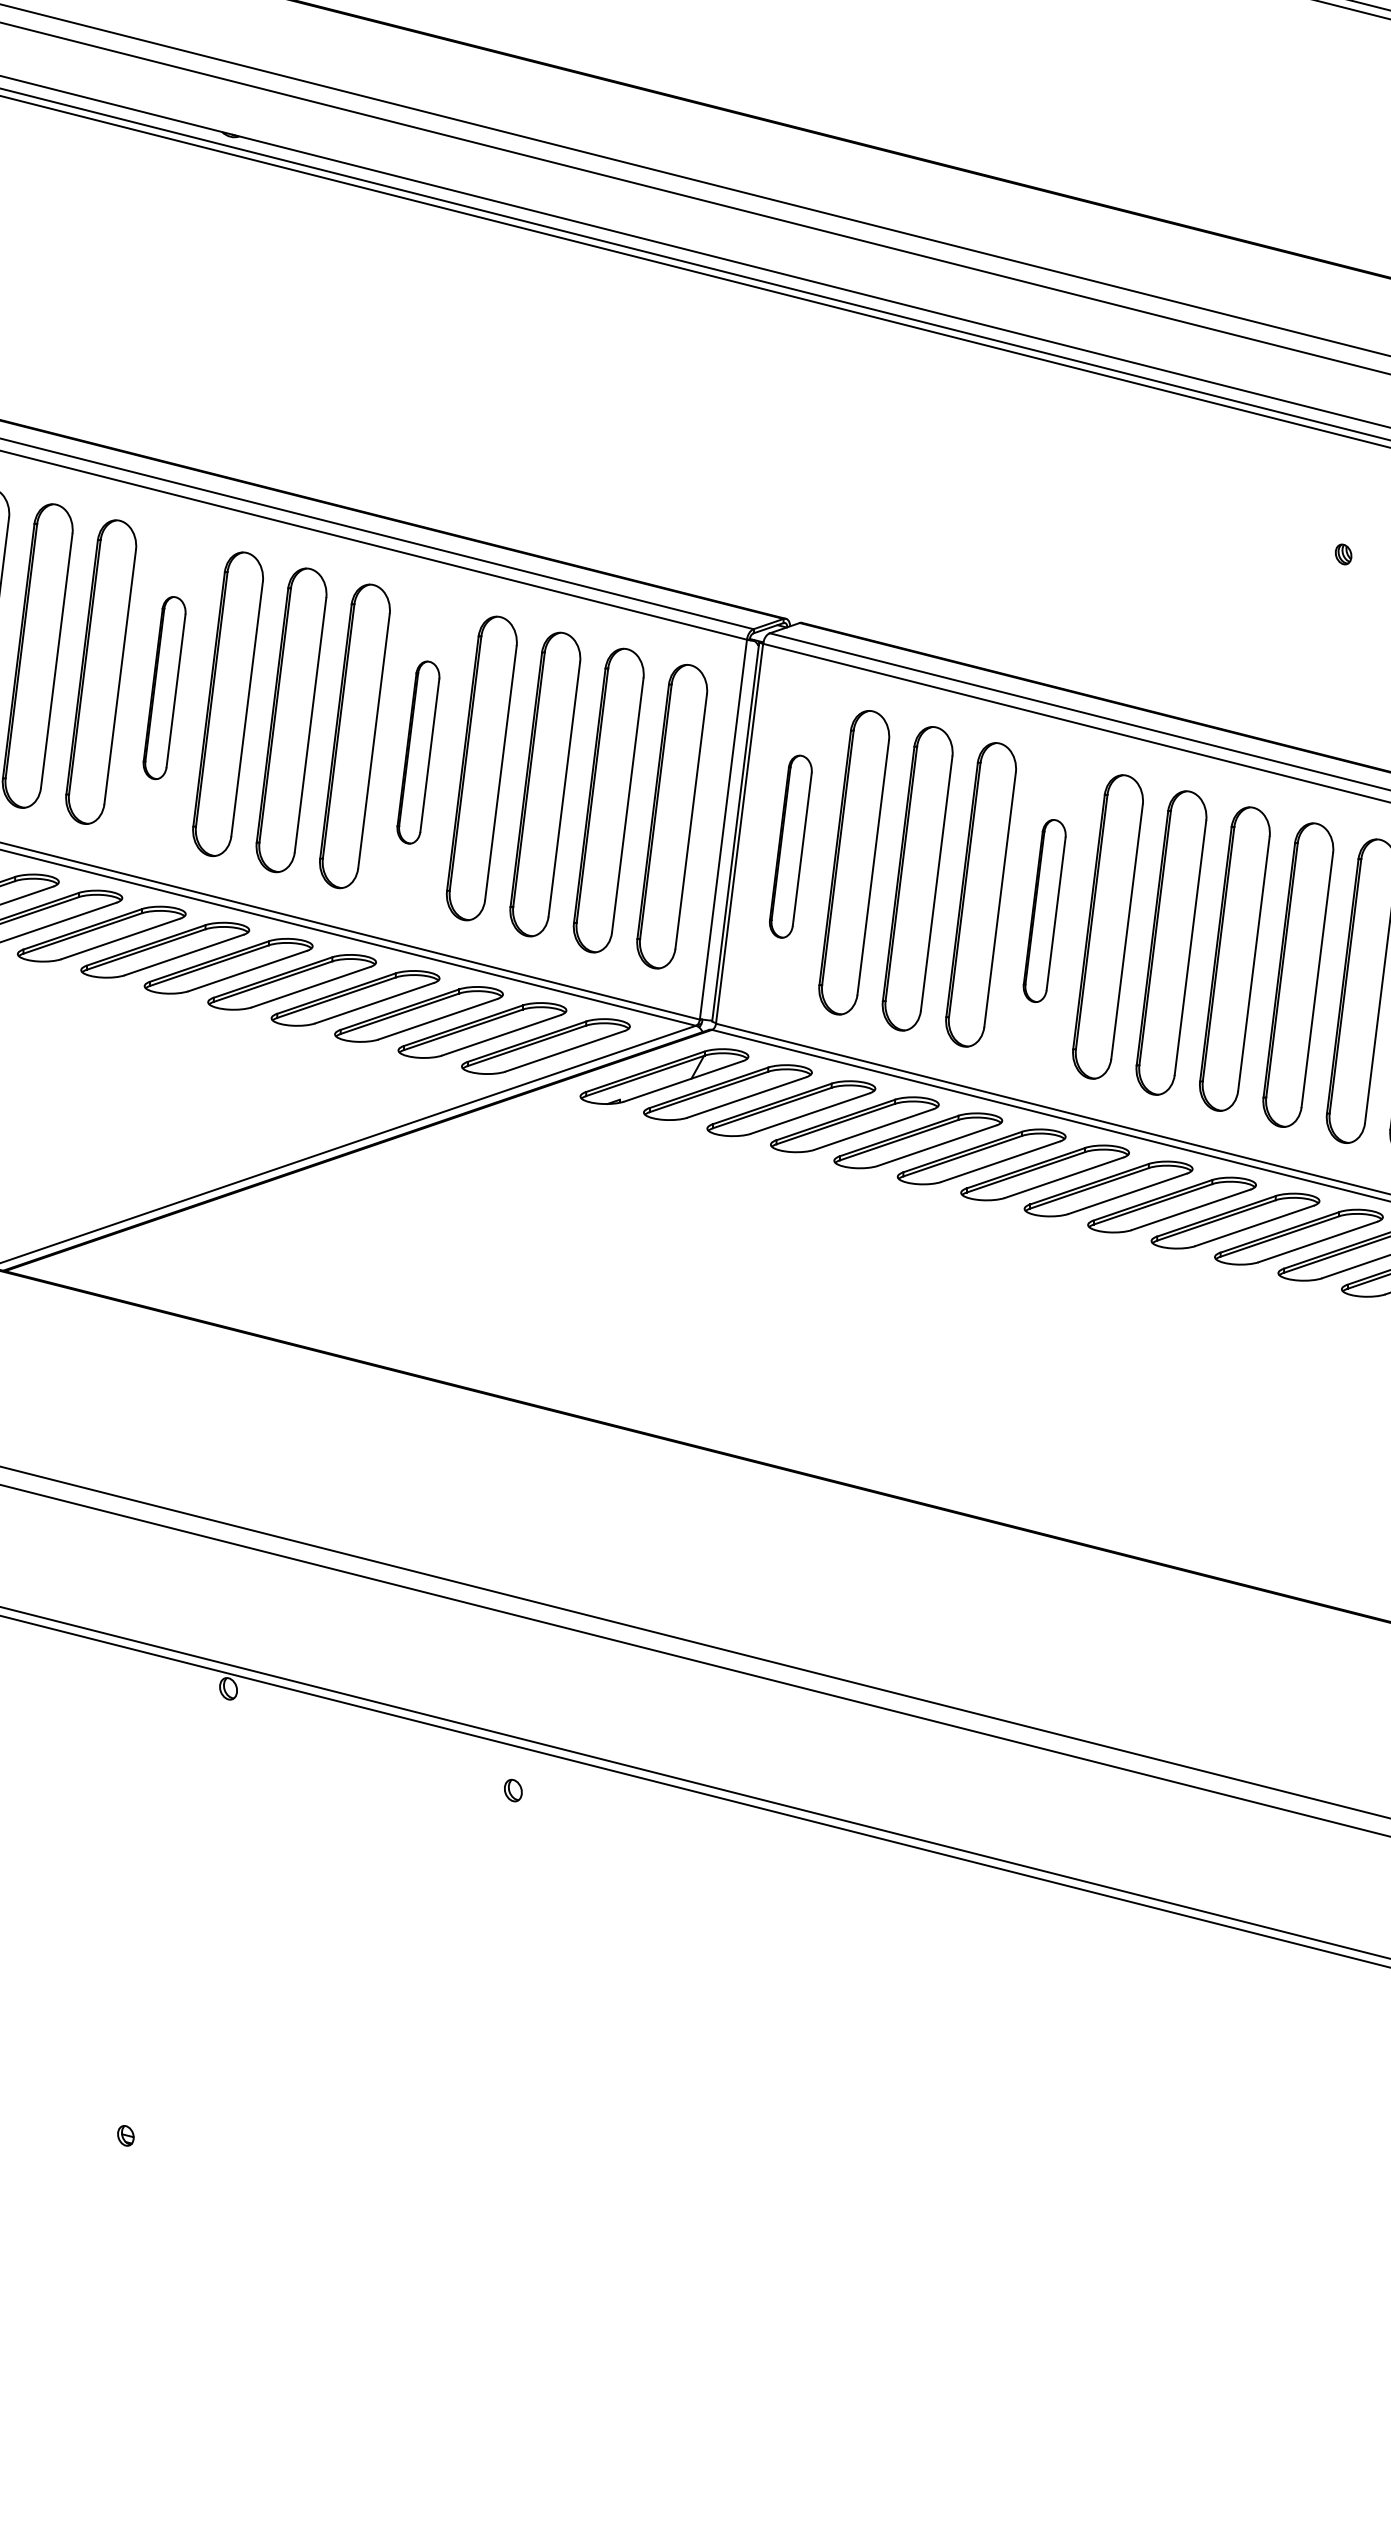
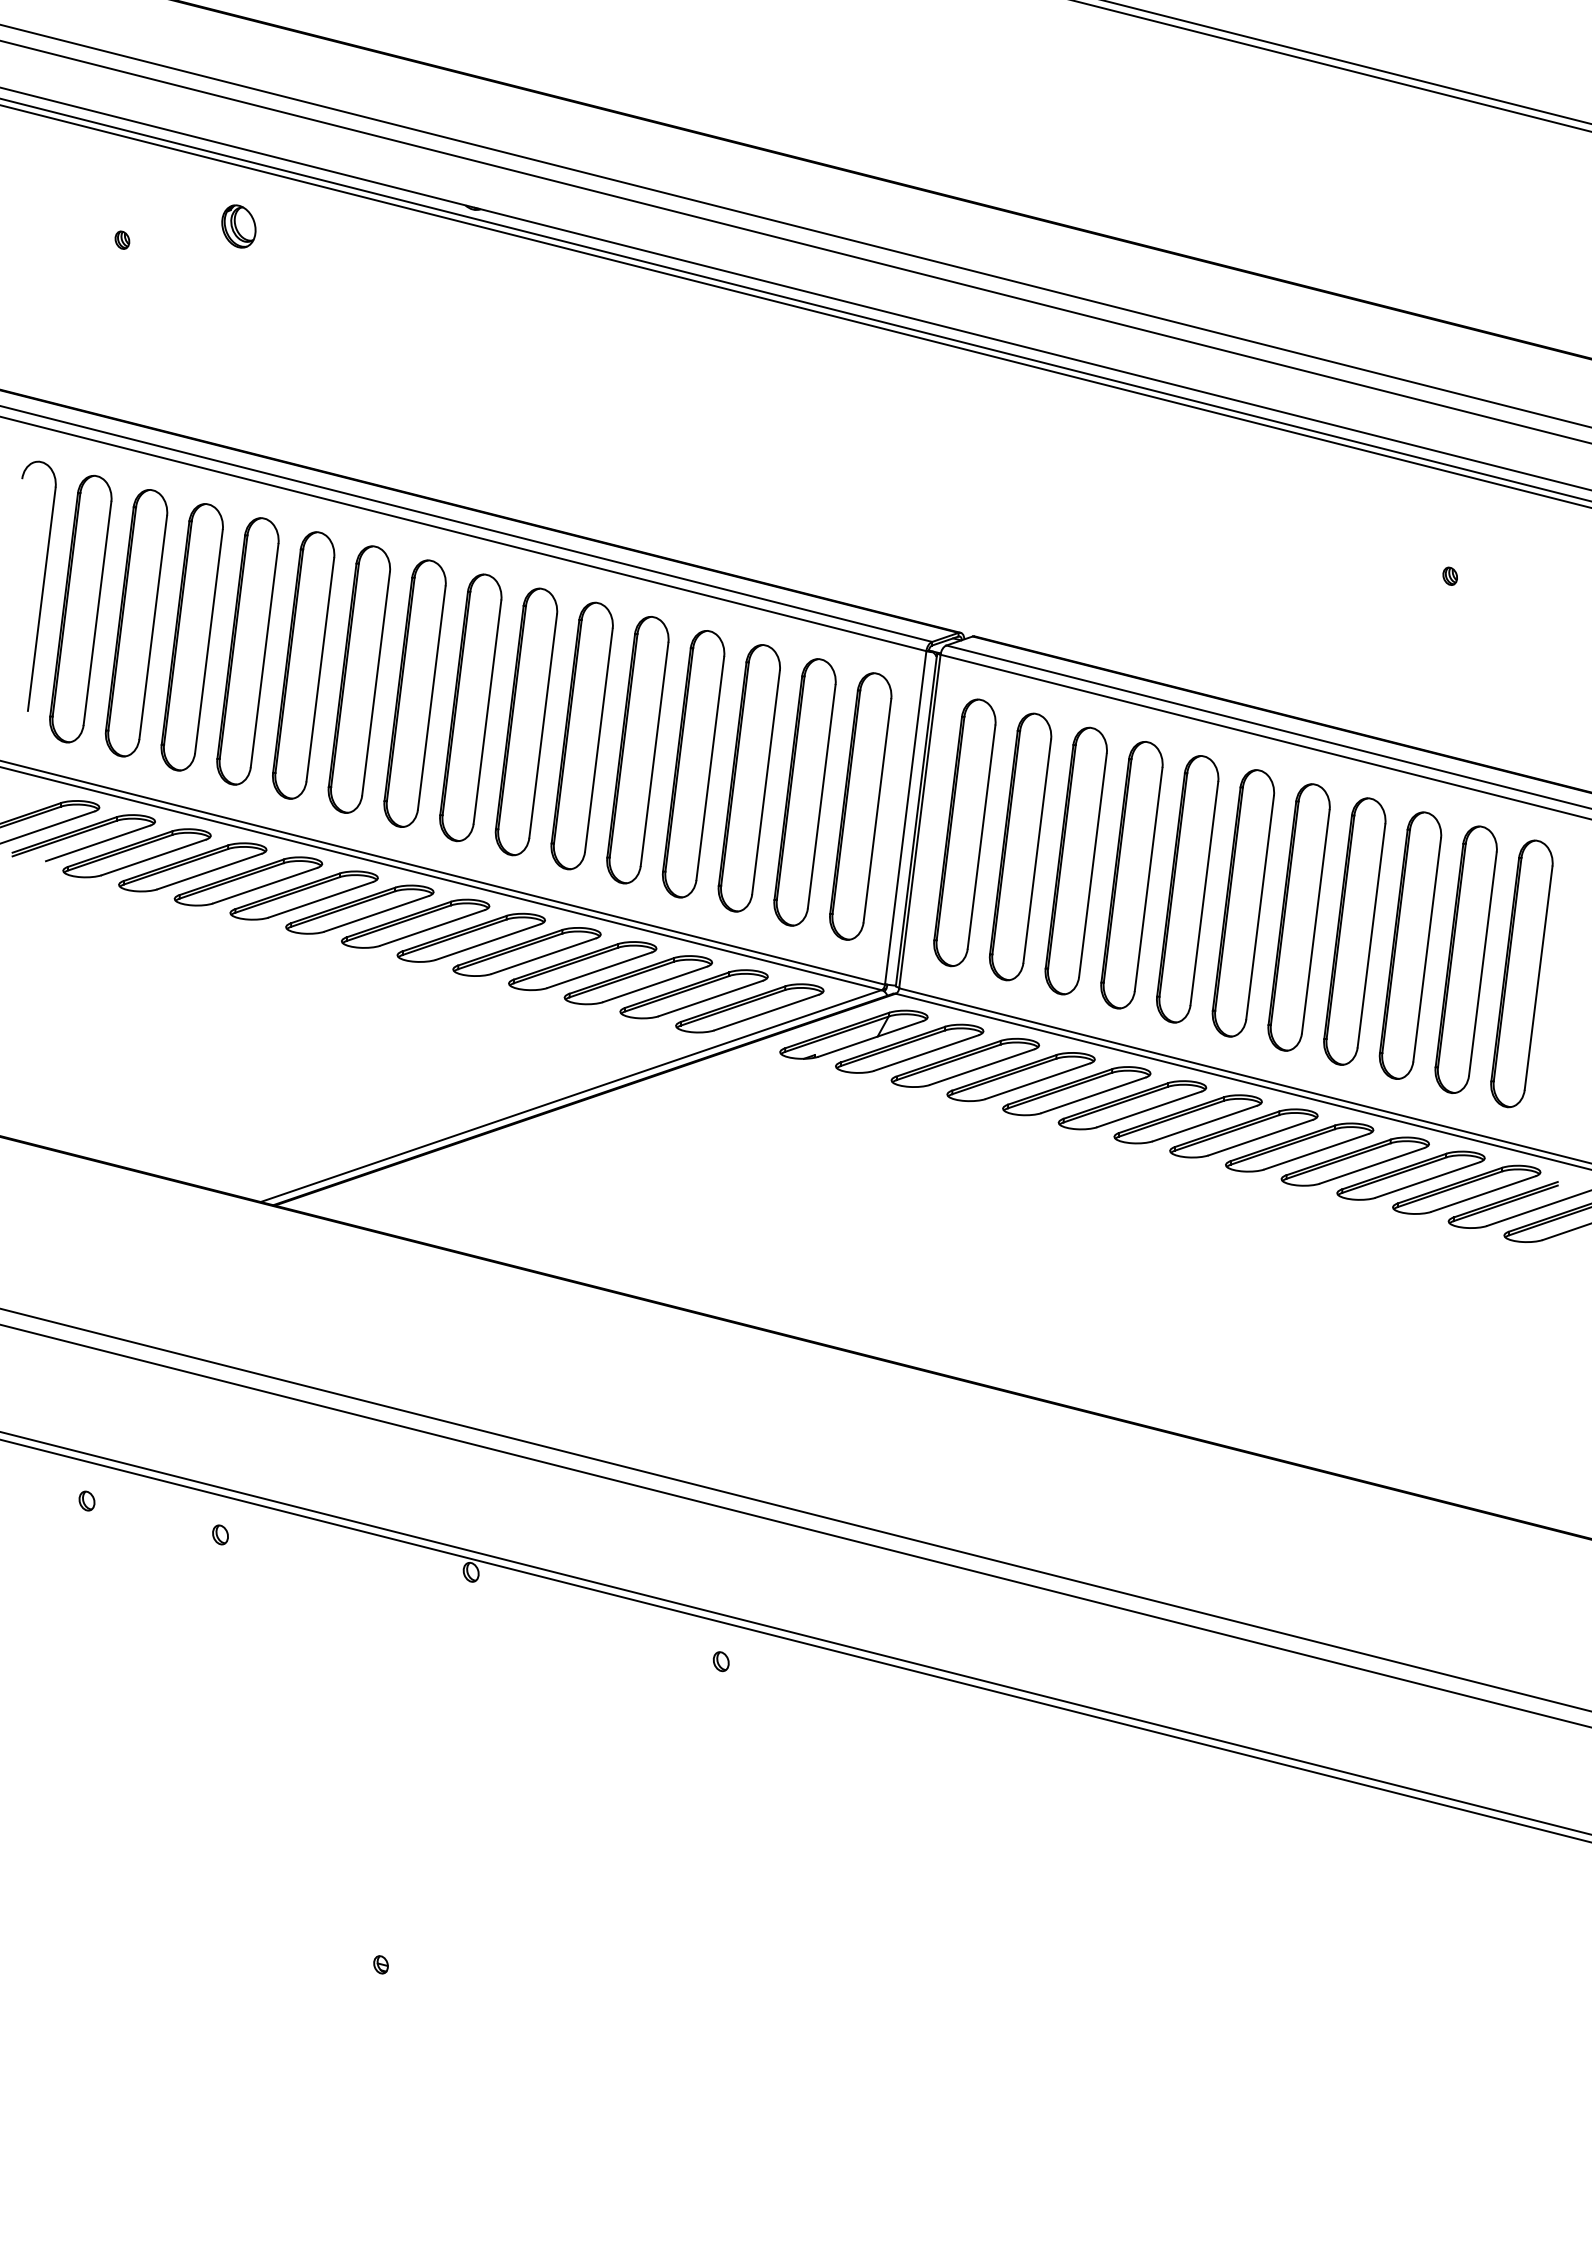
part: (163, 687) -> (414, 693), size x1.67
part: (417, 752) -> (637, 750), size x1.67
part: (790, 846) -> (964, 832), size x1.67
part: (1044, 911) -> (1187, 889), size x1.67

